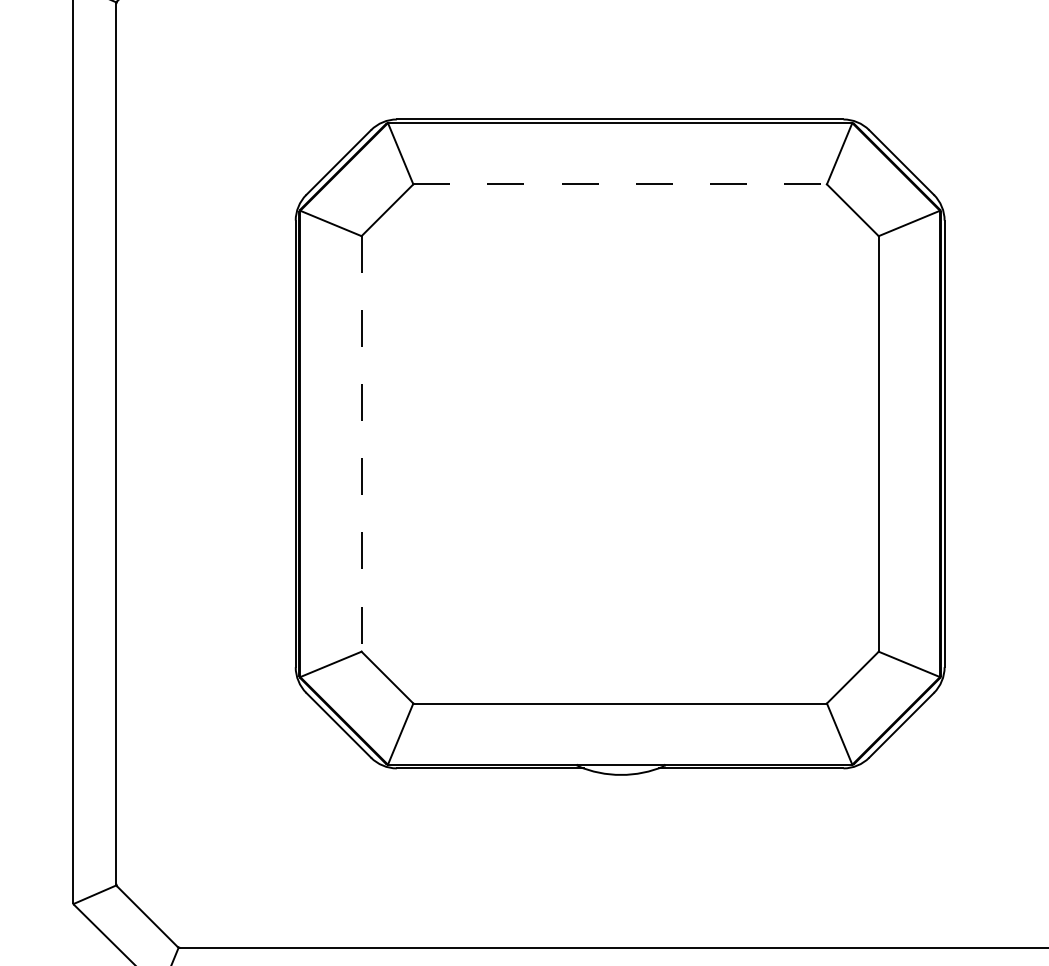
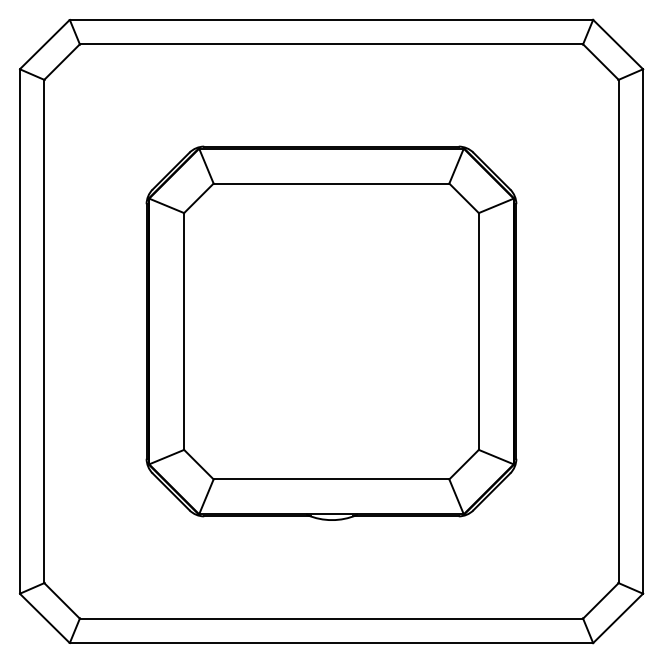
line: (620, 184) -> (331, 183), dashed -> solid
line: (362, 445) -> (184, 332), dashed -> solid

